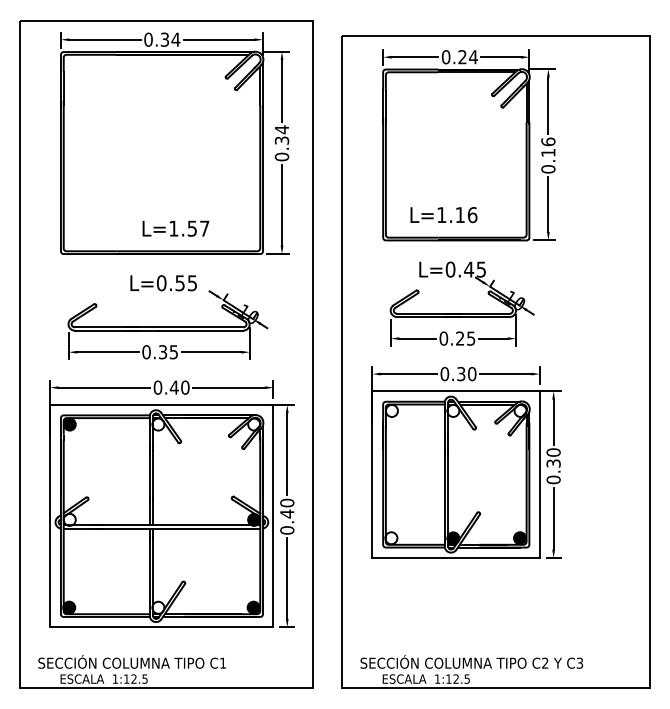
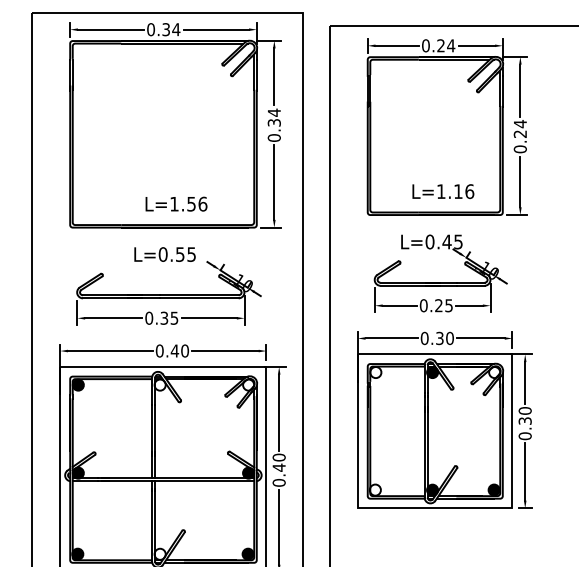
text: (548, 147) -> (520, 129), 0.16 -> 0.24
text: (443, 215) -> (442, 192), moved
text: (204, 228) -> (202, 204), L=1.57 -> L=1.56
fill: (453, 410) -> (432, 372), added
fill: (69, 519) -> (78, 472), added

